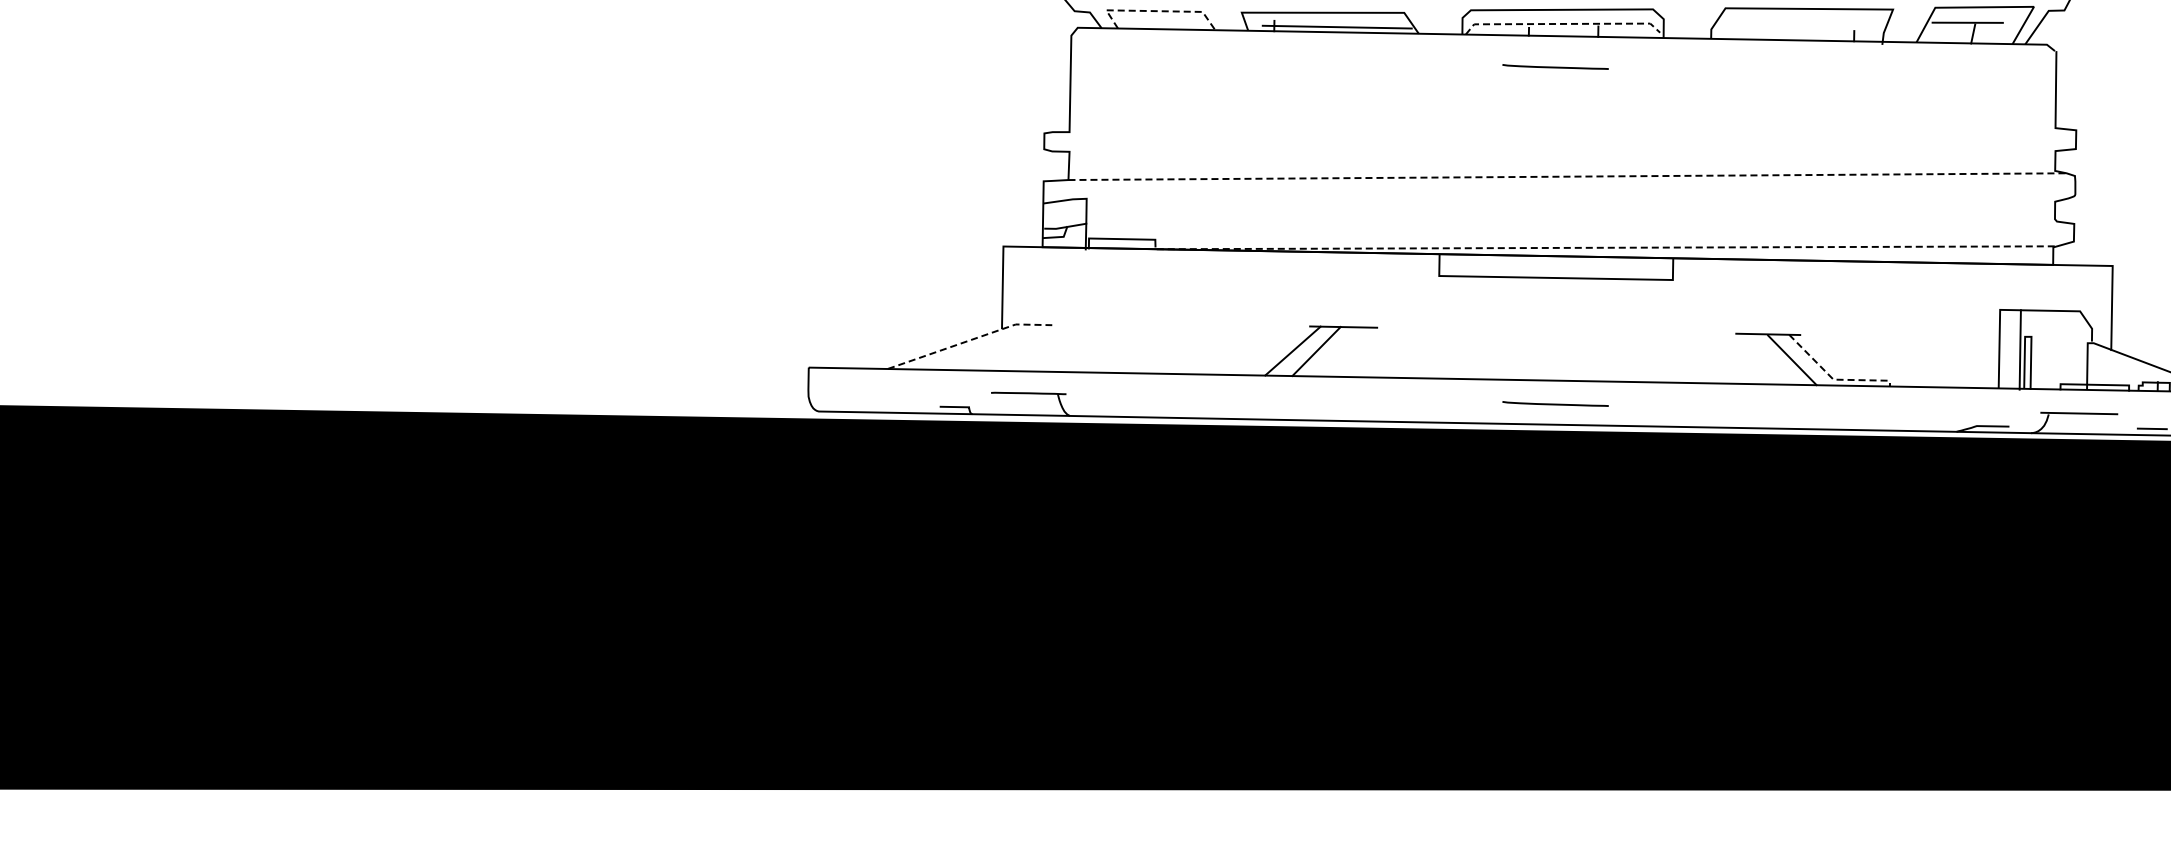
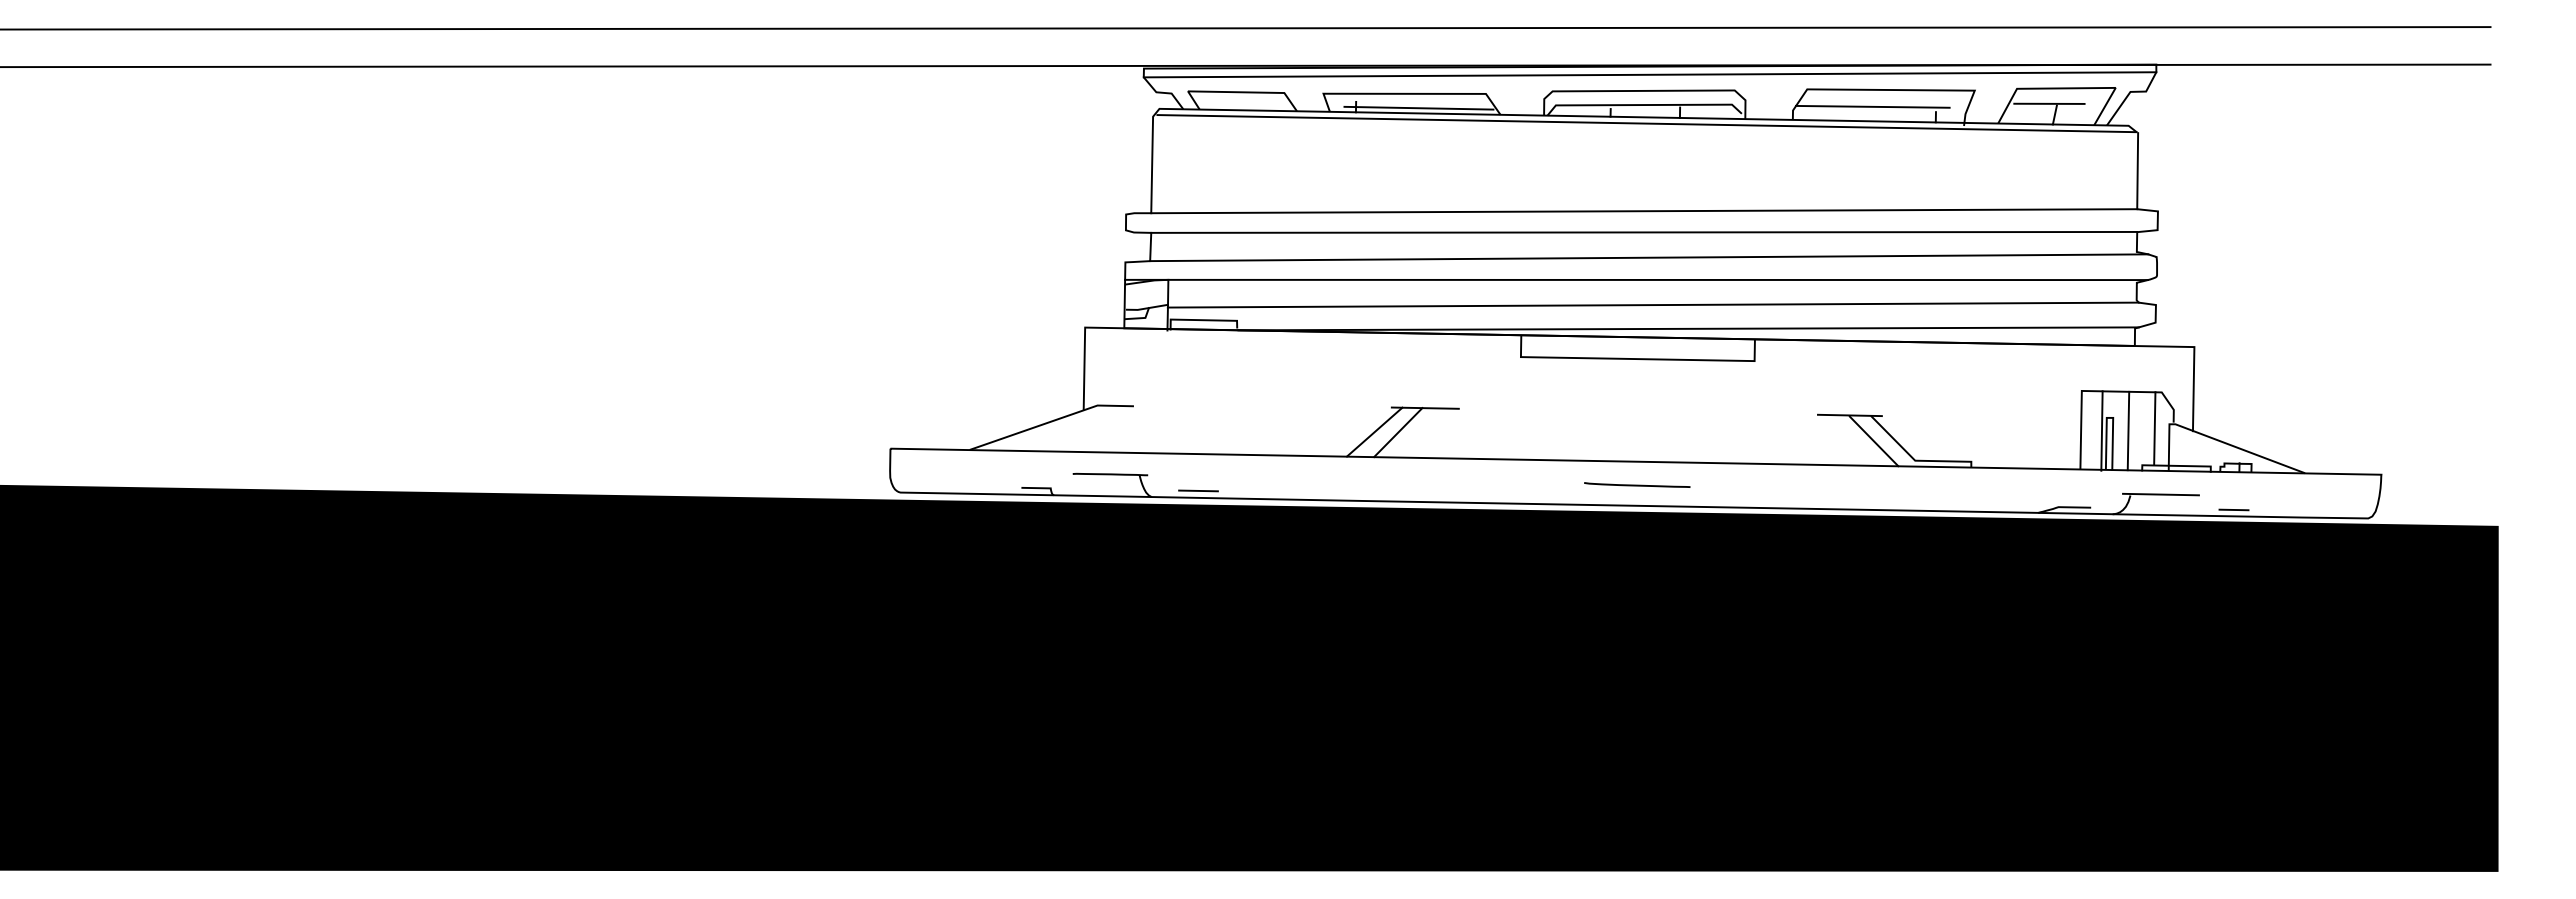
line: (1154, 11) -> (1236, 92), dashed -> solid
line: (1562, 24) -> (1644, 105), dashed -> solid
line: (1790, 25) -> (1872, 106), added
line: (1564, 42) -> (1646, 123), added
line: (1555, 66) -> (1637, 147), removed
line: (1562, 130) -> (1644, 211), added
line: (1562, 150) -> (1644, 231), added
line: (1567, 176) -> (1649, 257), dashed -> solid
line: (1554, 198) -> (1636, 279), added
line: (1570, 223) -> (1652, 304), added
line: (1607, 247) -> (1689, 328), dashed -> solid
line: (969, 340) -> (1051, 421), dashed -> solid
line: (2072, 347) -> (2154, 428), added
line: (2046, 349) -> (2128, 430), added
line: (1833, 379) -> (1915, 460), dashed -> solid
line: (1116, 409) -> (1198, 490), added

